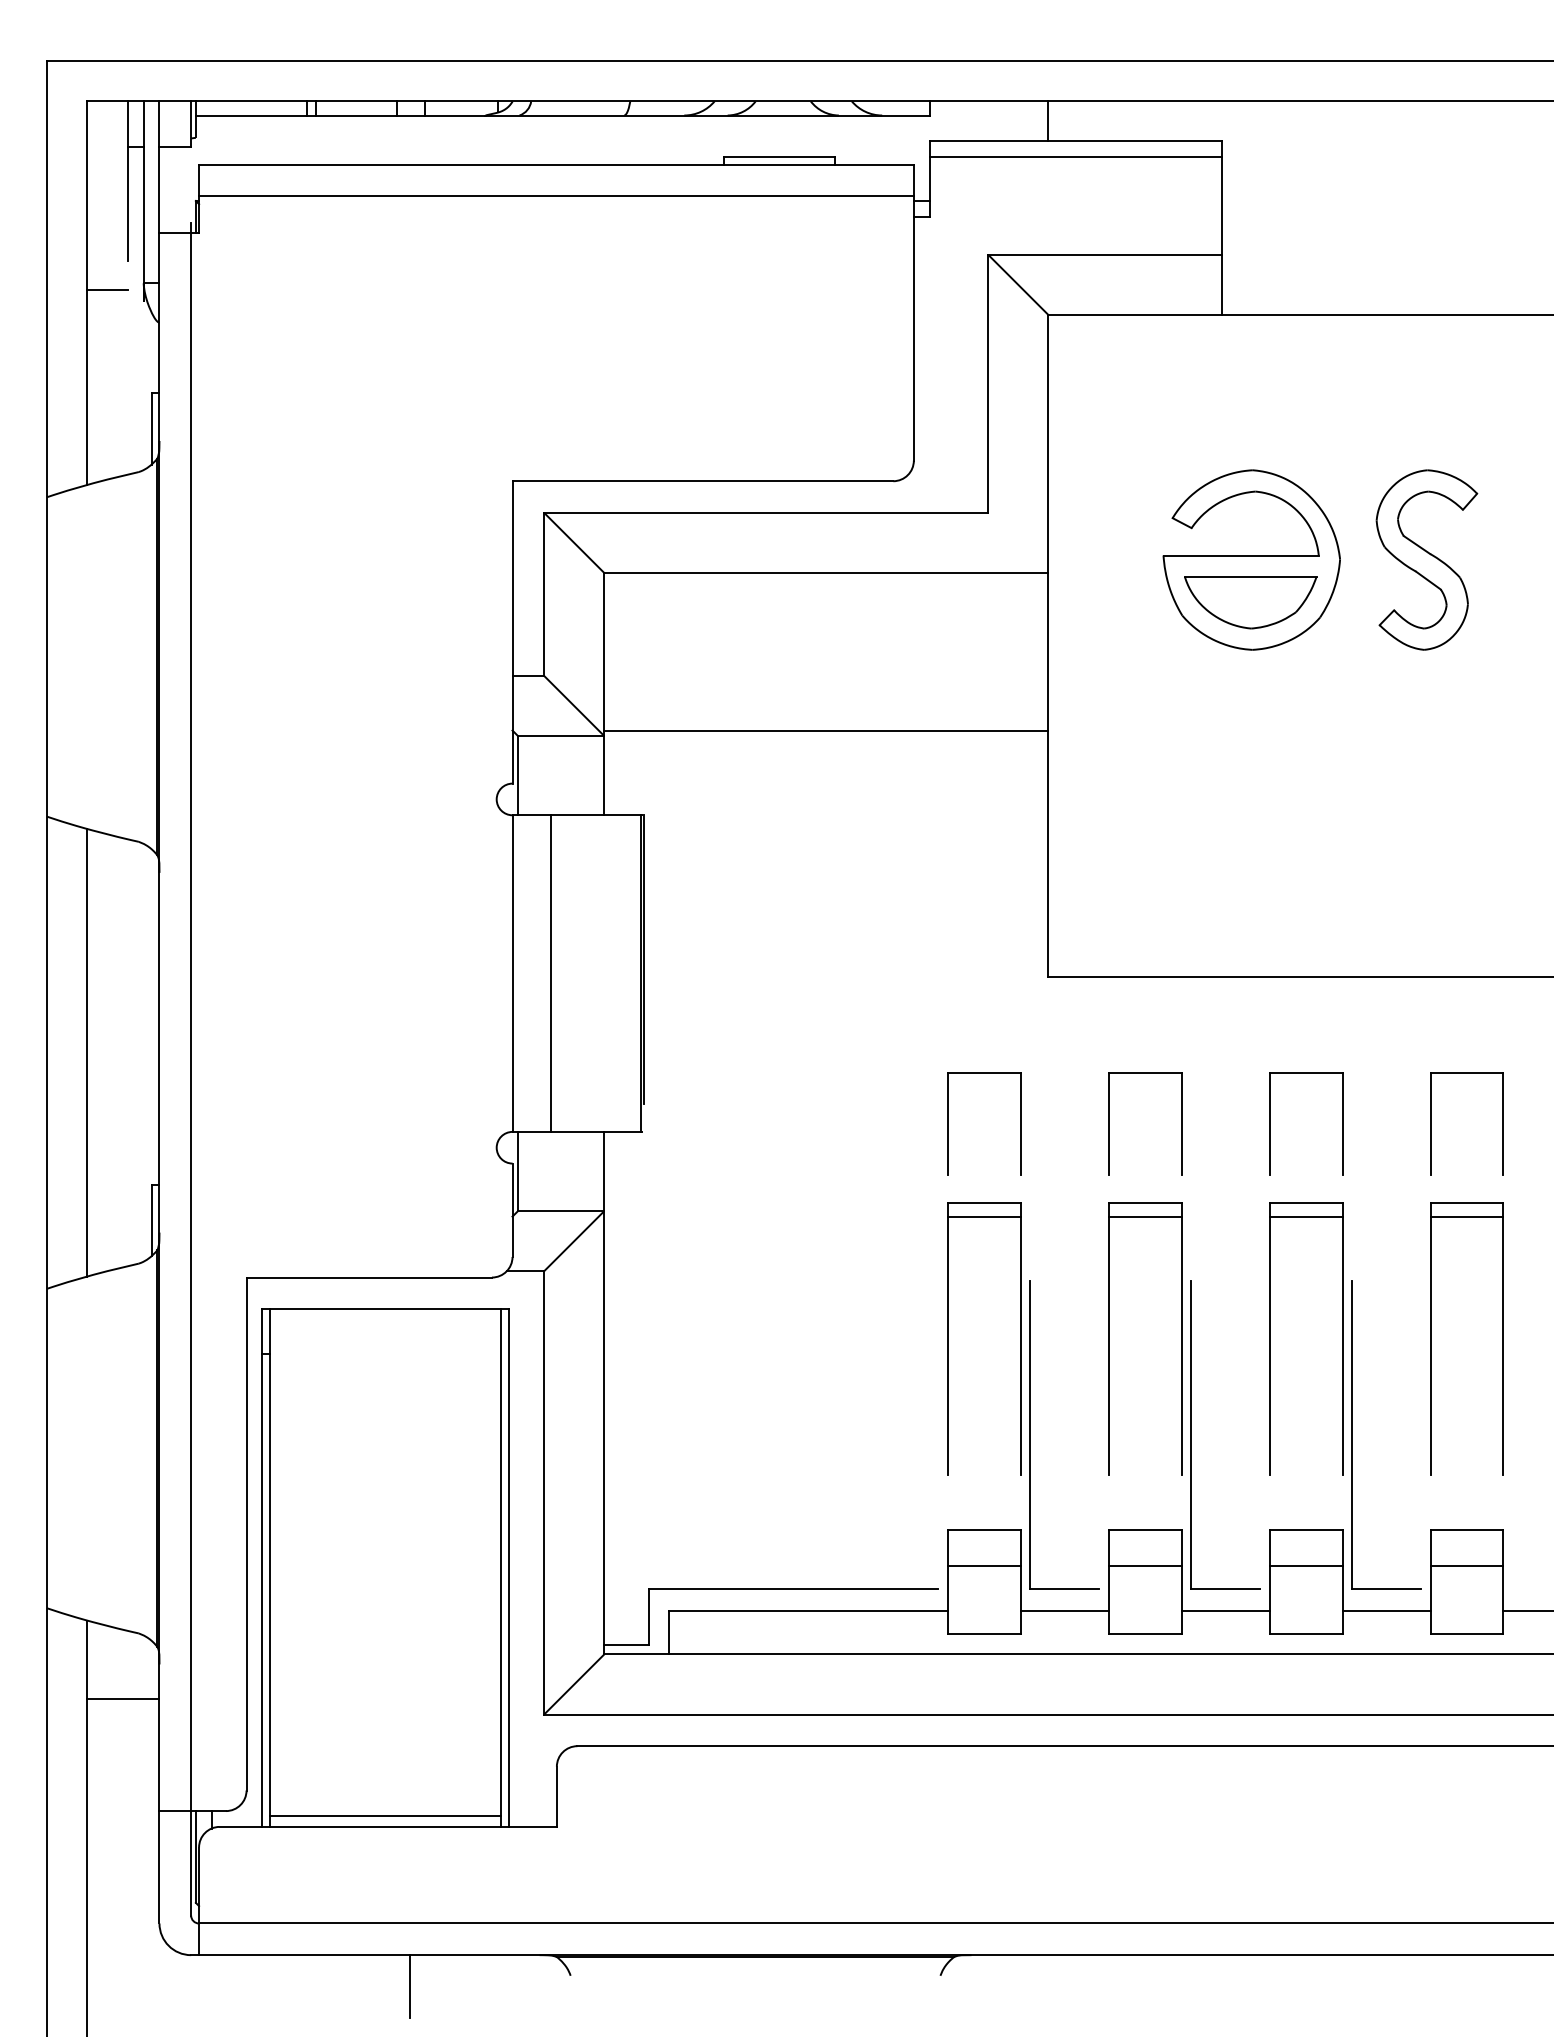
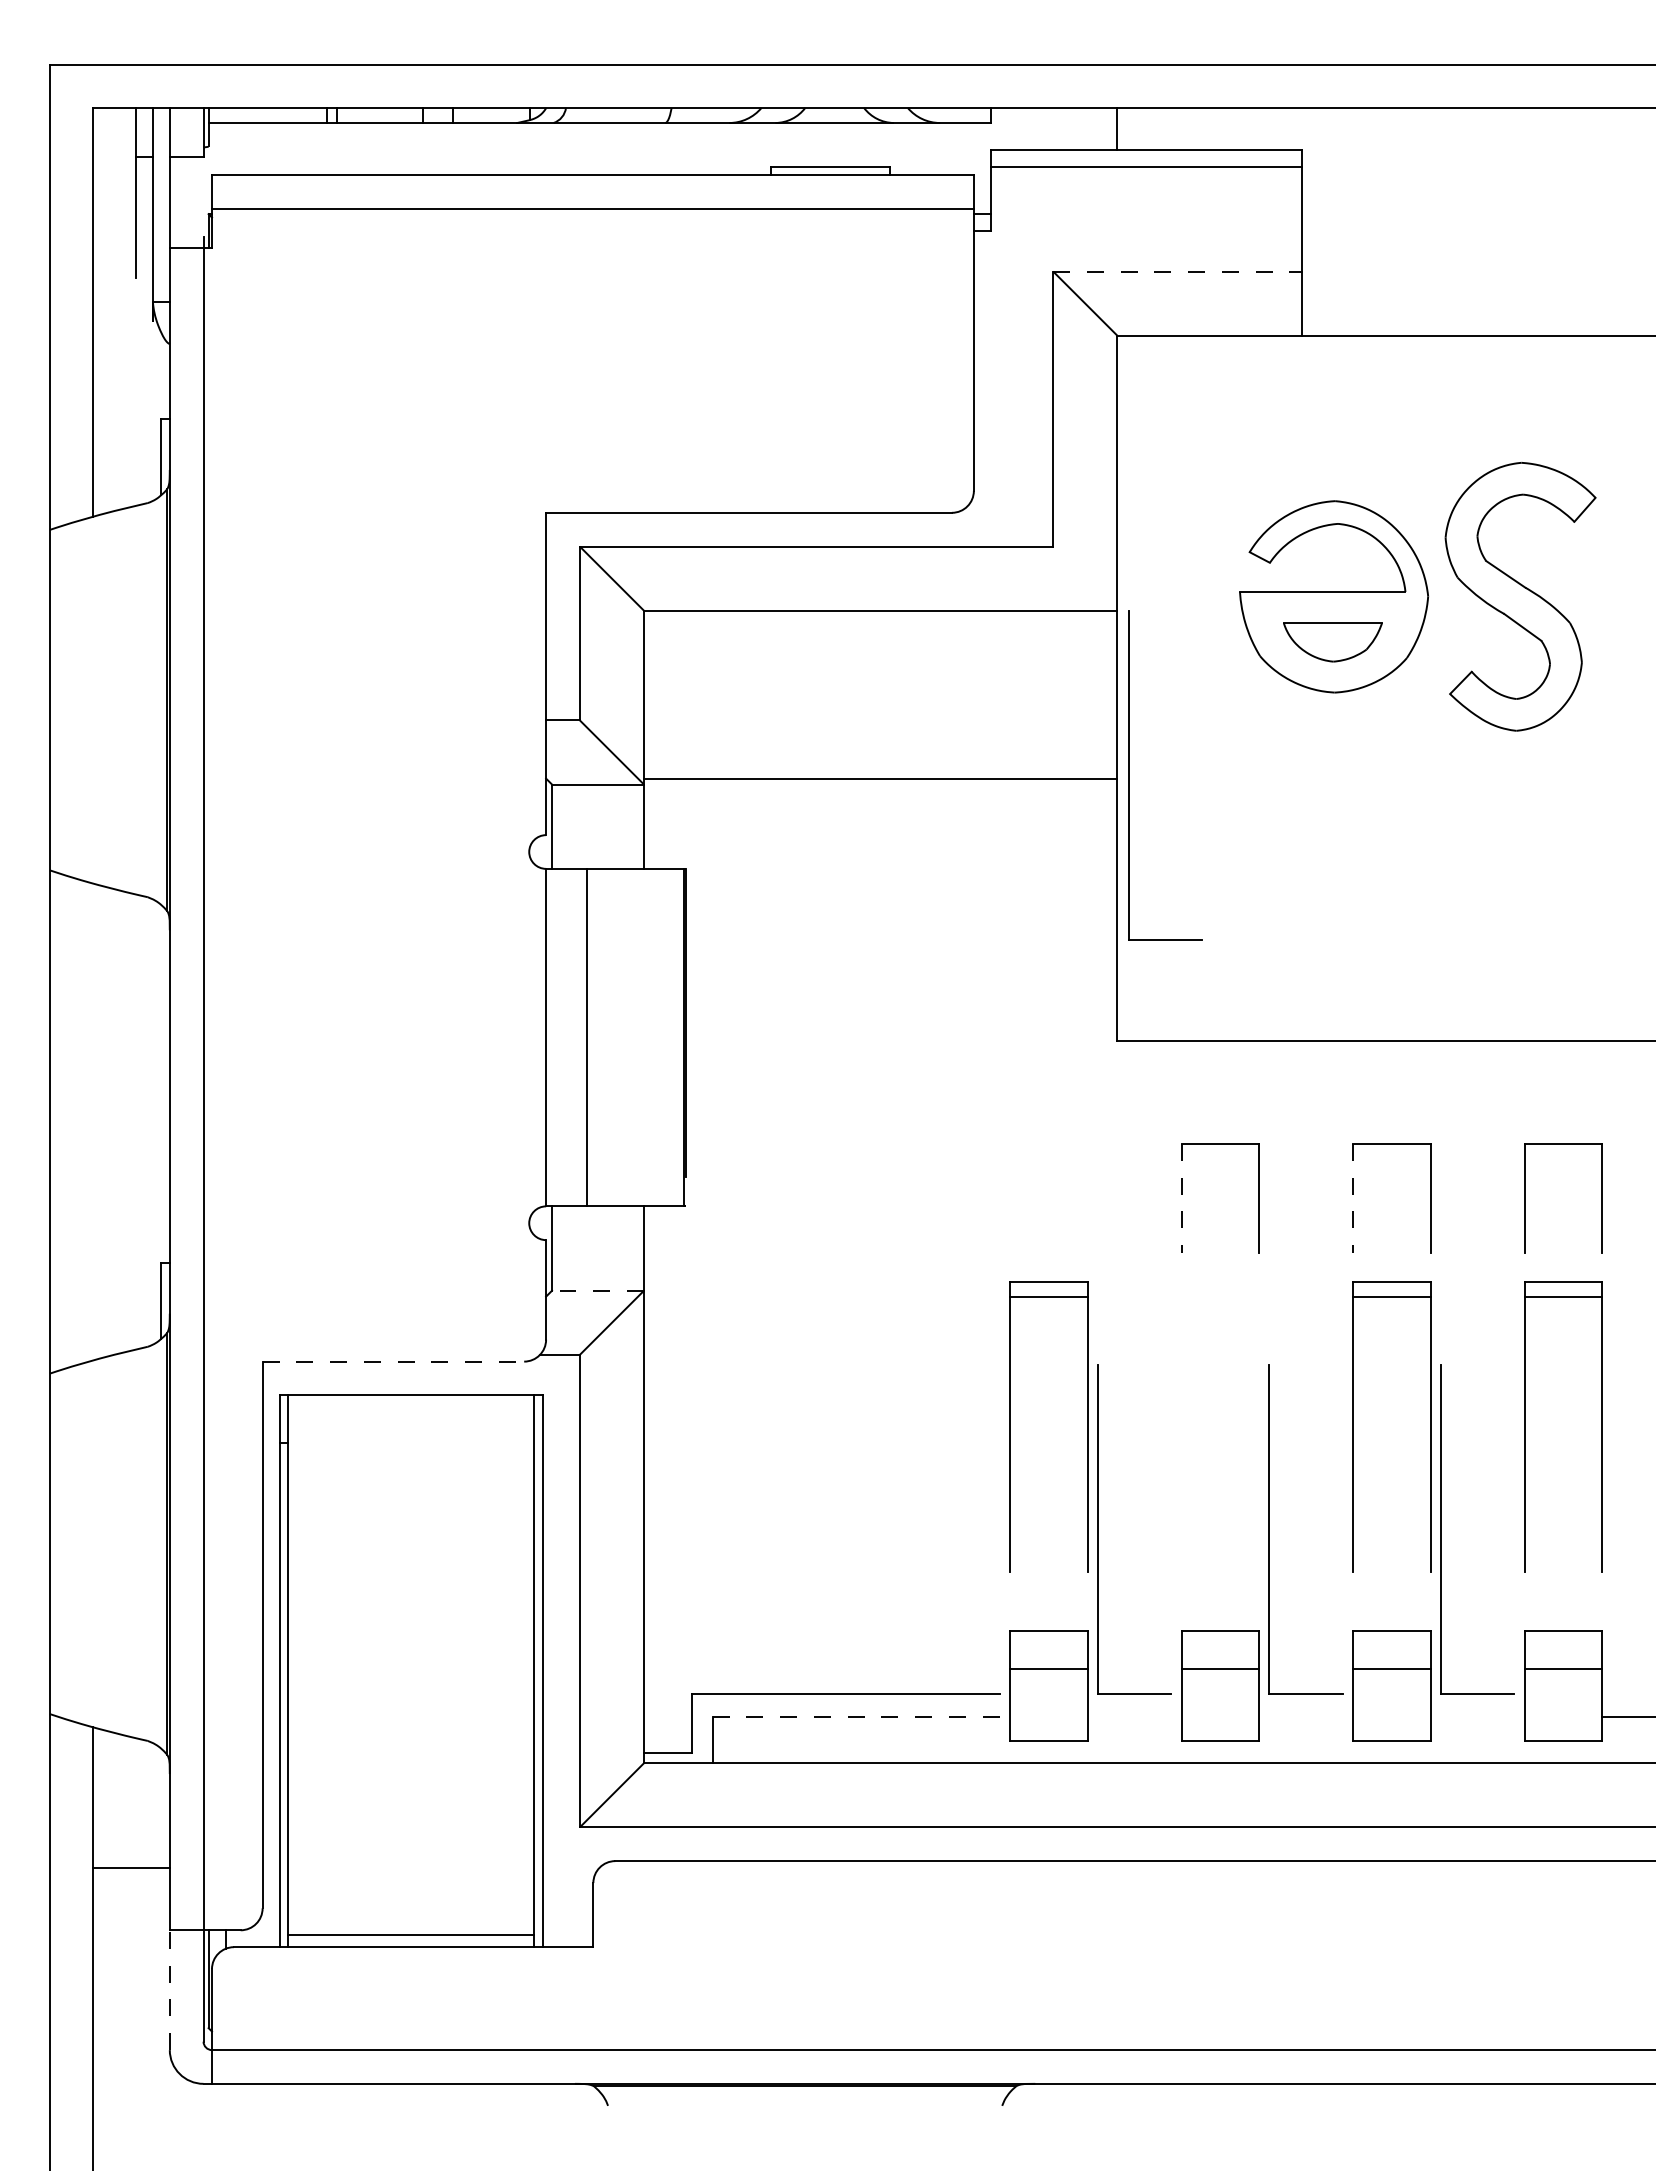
line: (1105, 254) -> (1178, 271), solid -> dashed
line: (107, 289) -> (114, 308), removed
part: (1426, 559) -> (1520, 596), size x1.4
part: (1250, 602) -> (1332, 642), size x0.7
part: (1059, 727) -> (1129, 775), added
line: (86, 1052) -> (92, 1121), removed
part: (948, 1124) -> (1010, 1198), removed
line: (1108, 1124) -> (1181, 1198), solid -> dashed
line: (1270, 1124) -> (1353, 1198), solid -> dashed
line: (561, 1210) -> (598, 1290), solid -> dashed
line: (369, 1277) -> (393, 1361), solid -> dashed
part: (1109, 1338) -> (1182, 1426), removed
line: (808, 1610) -> (861, 1716), solid -> dashed
line: (1064, 1610) -> (1134, 1716), removed
line: (1225, 1610) -> (1306, 1716), removed
line: (1386, 1610) -> (1477, 1716), removed
line: (122, 1698) -> (130, 1868), moved
line: (159, 1867) -> (169, 1990), solid -> dashed
line: (409, 1986) -> (436, 2117), removed

